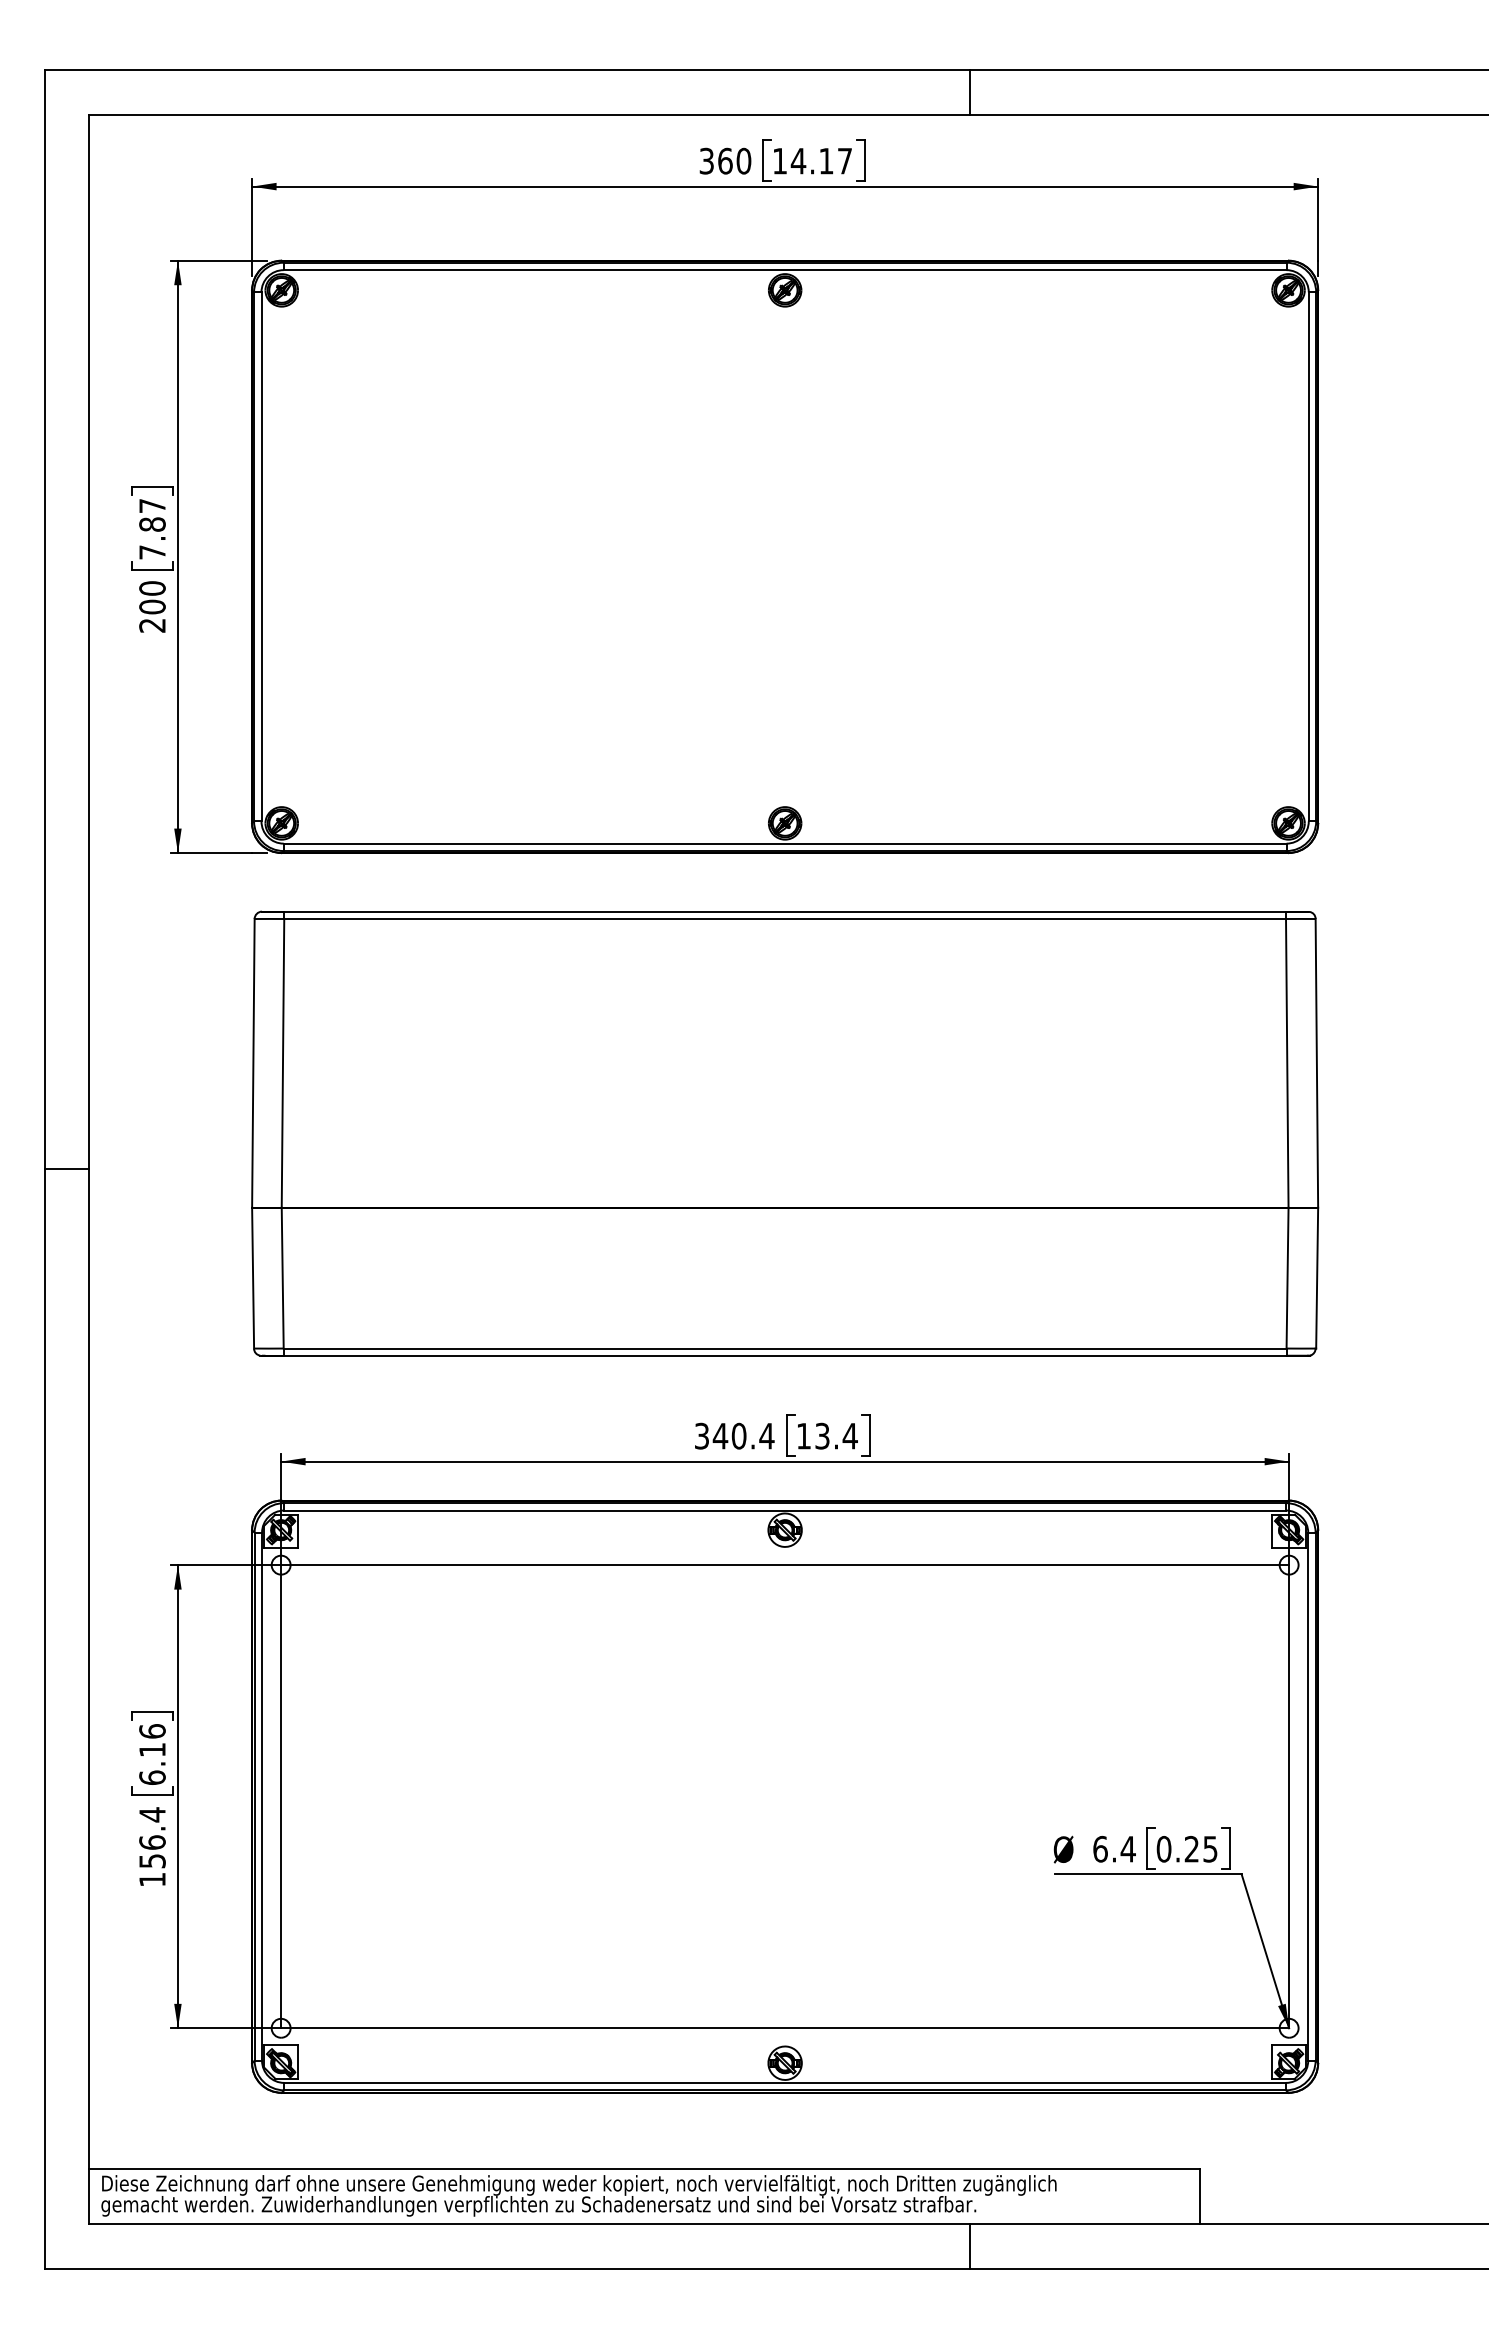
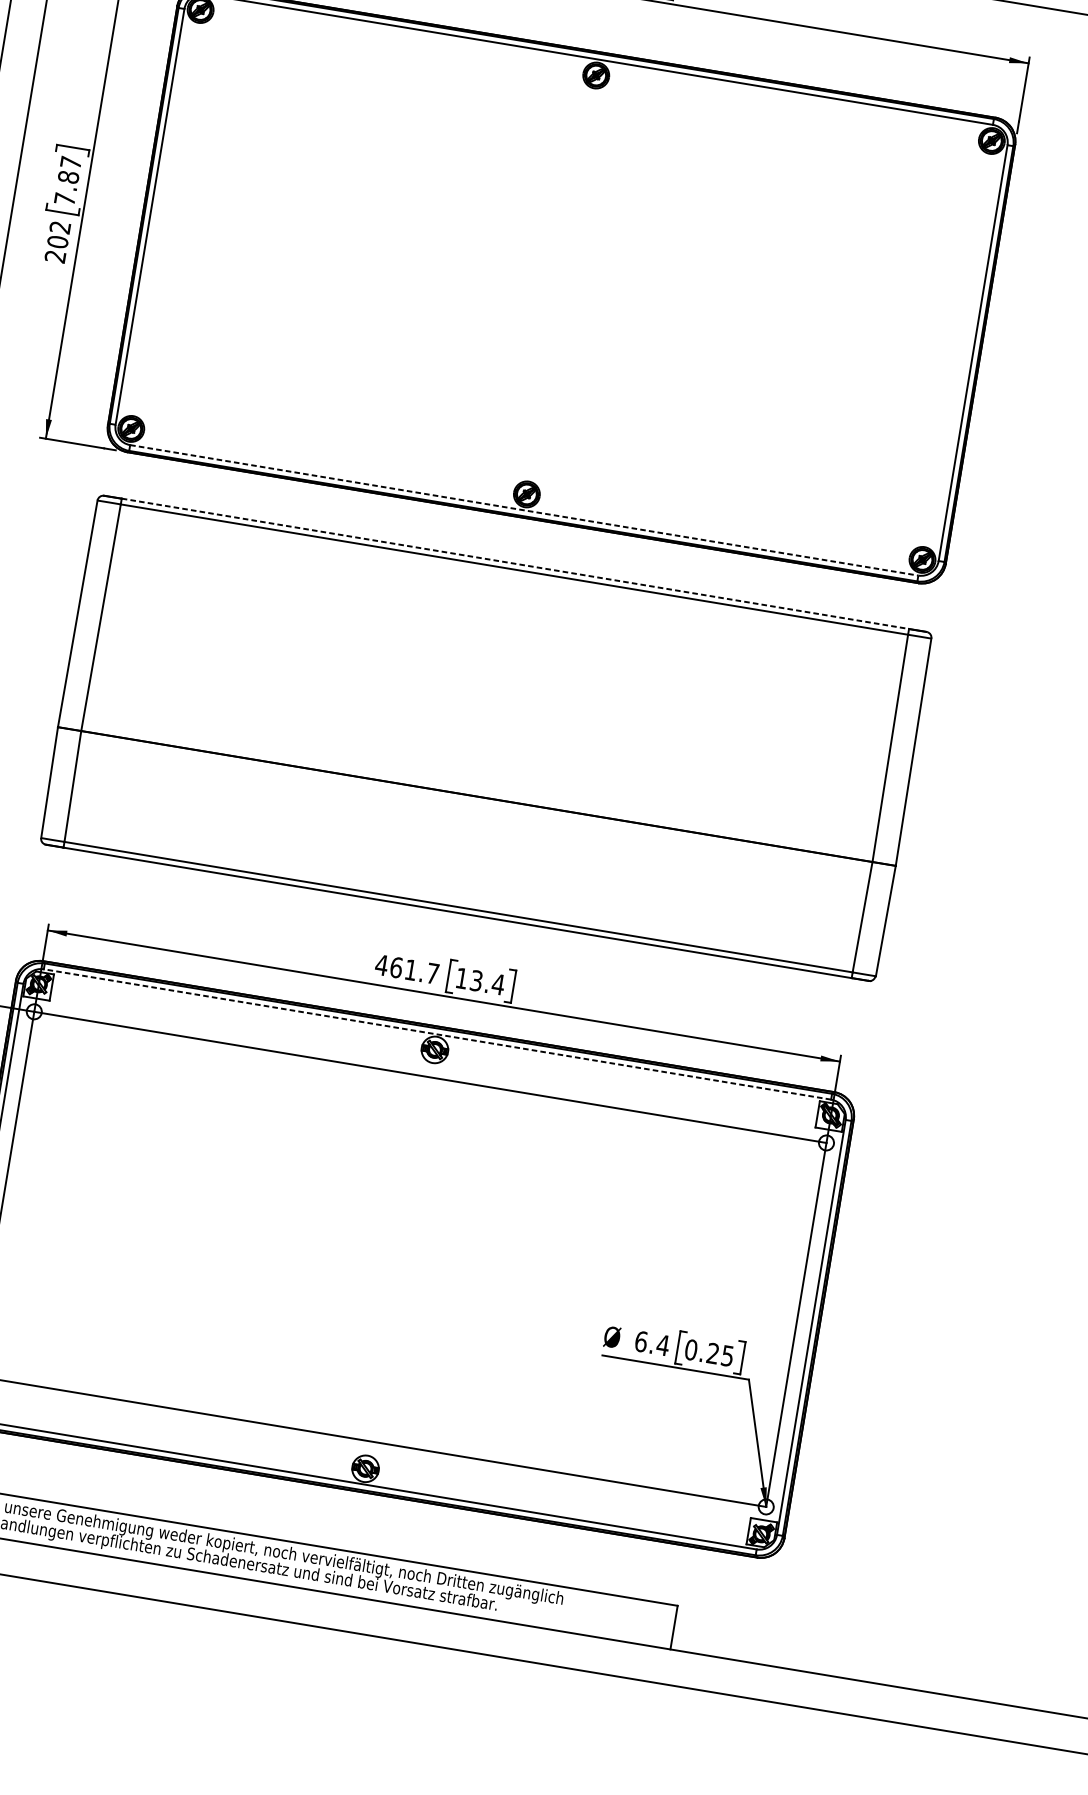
text: (152, 588) -> (60, 227), 200 -> 202
line: (785, 843) -> (524, 510), solid -> dashed
line: (785, 911) -> (515, 563), solid -> dashed
text: (734, 1435) -> (407, 968), 340.4 -> 461.7
line: (785, 1510) -> (437, 1034), solid -> dashed
line: (970, 2246) -> (487, 1636), removed

